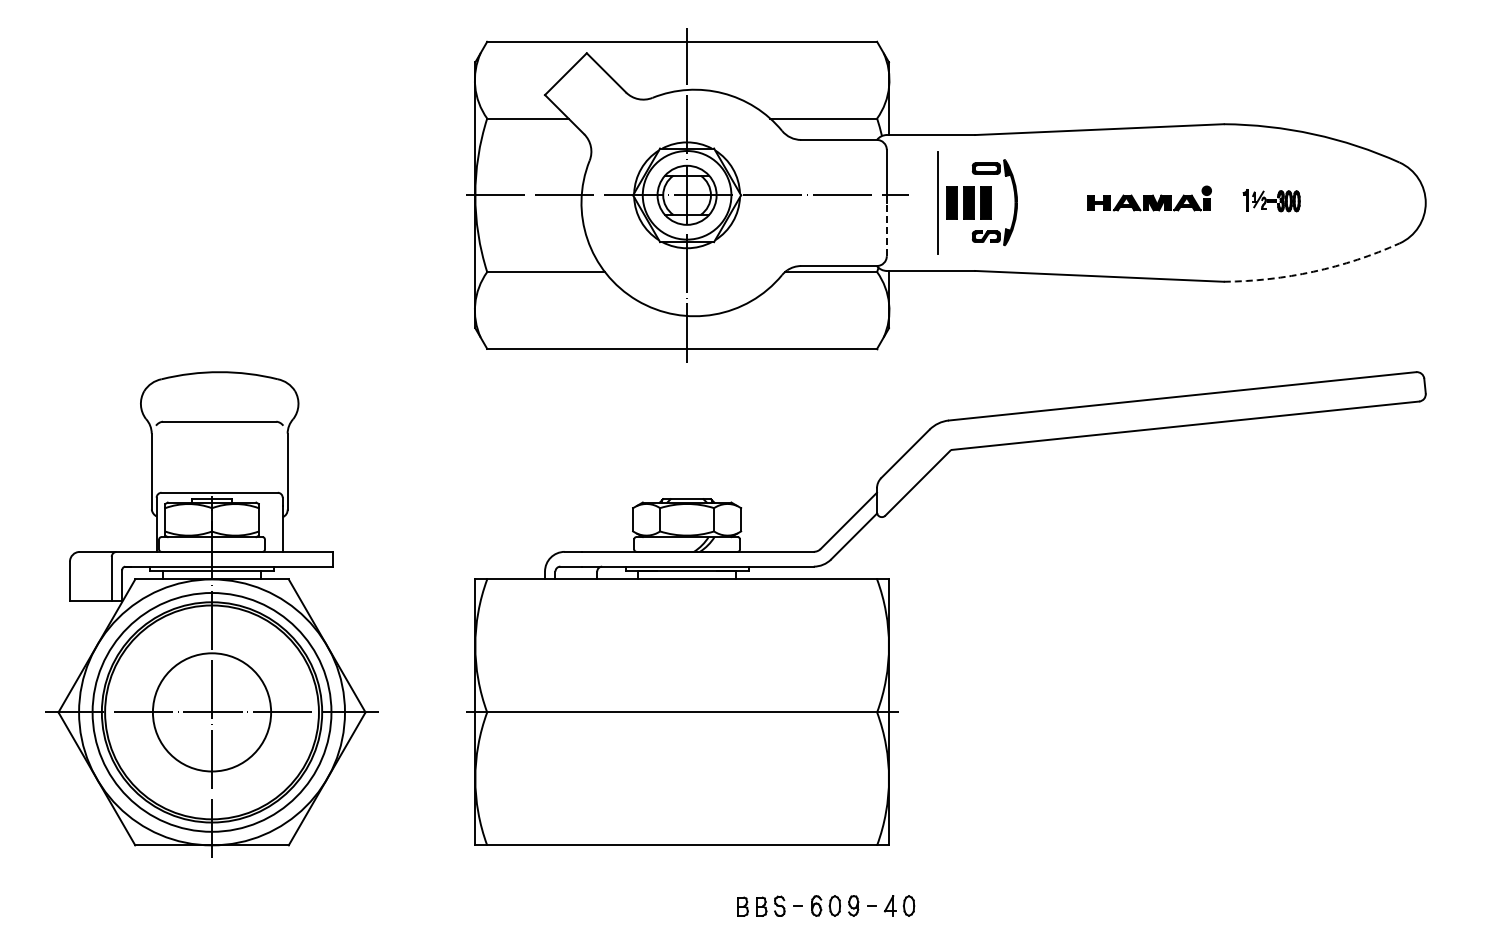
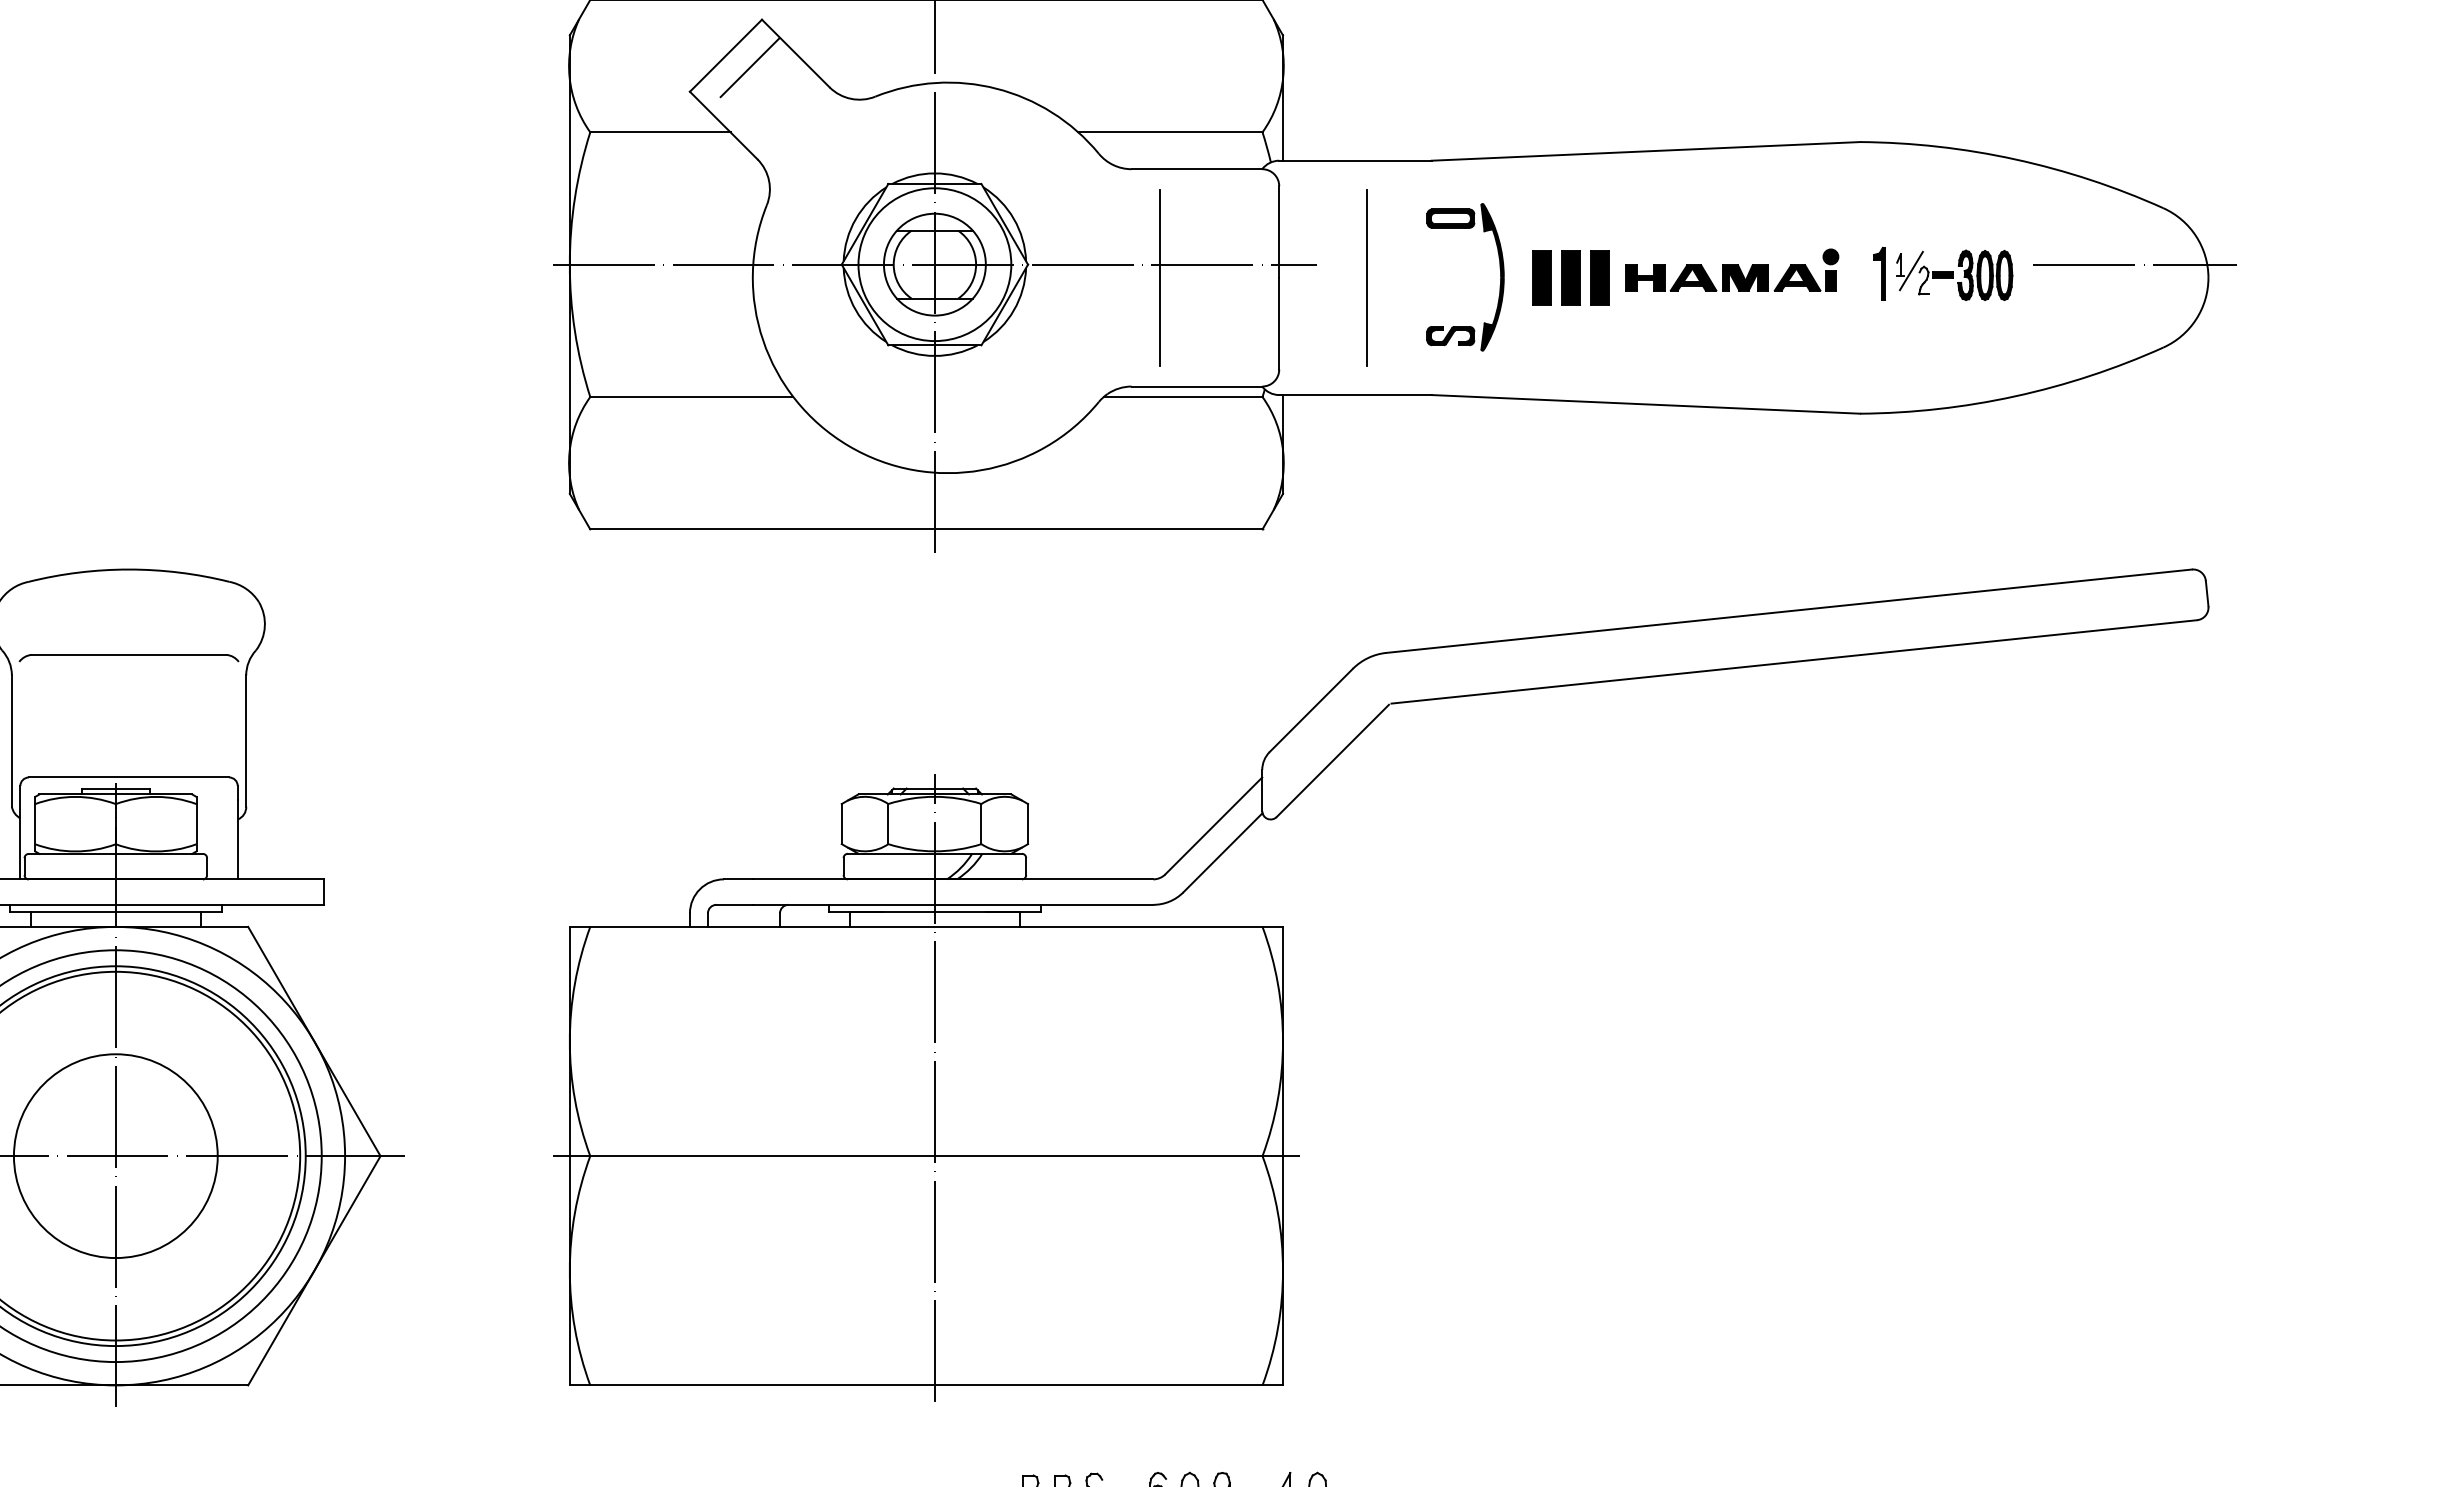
line: (576, 84) -> (744, 73), added
line: (1383, 195) -> (2135, 264), added
part: (1271, 200) -> (1942, 273), size x1.43
line: (817, 202) -> (1159, 277), added
part: (968, 202) -> (1570, 277), moved
line: (886, 229) -> (1278, 323), dashed -> solid
arc: (1313, 271) -> (2014, 395), dashed -> solid
line: (687, 672) -> (935, 1087), added

